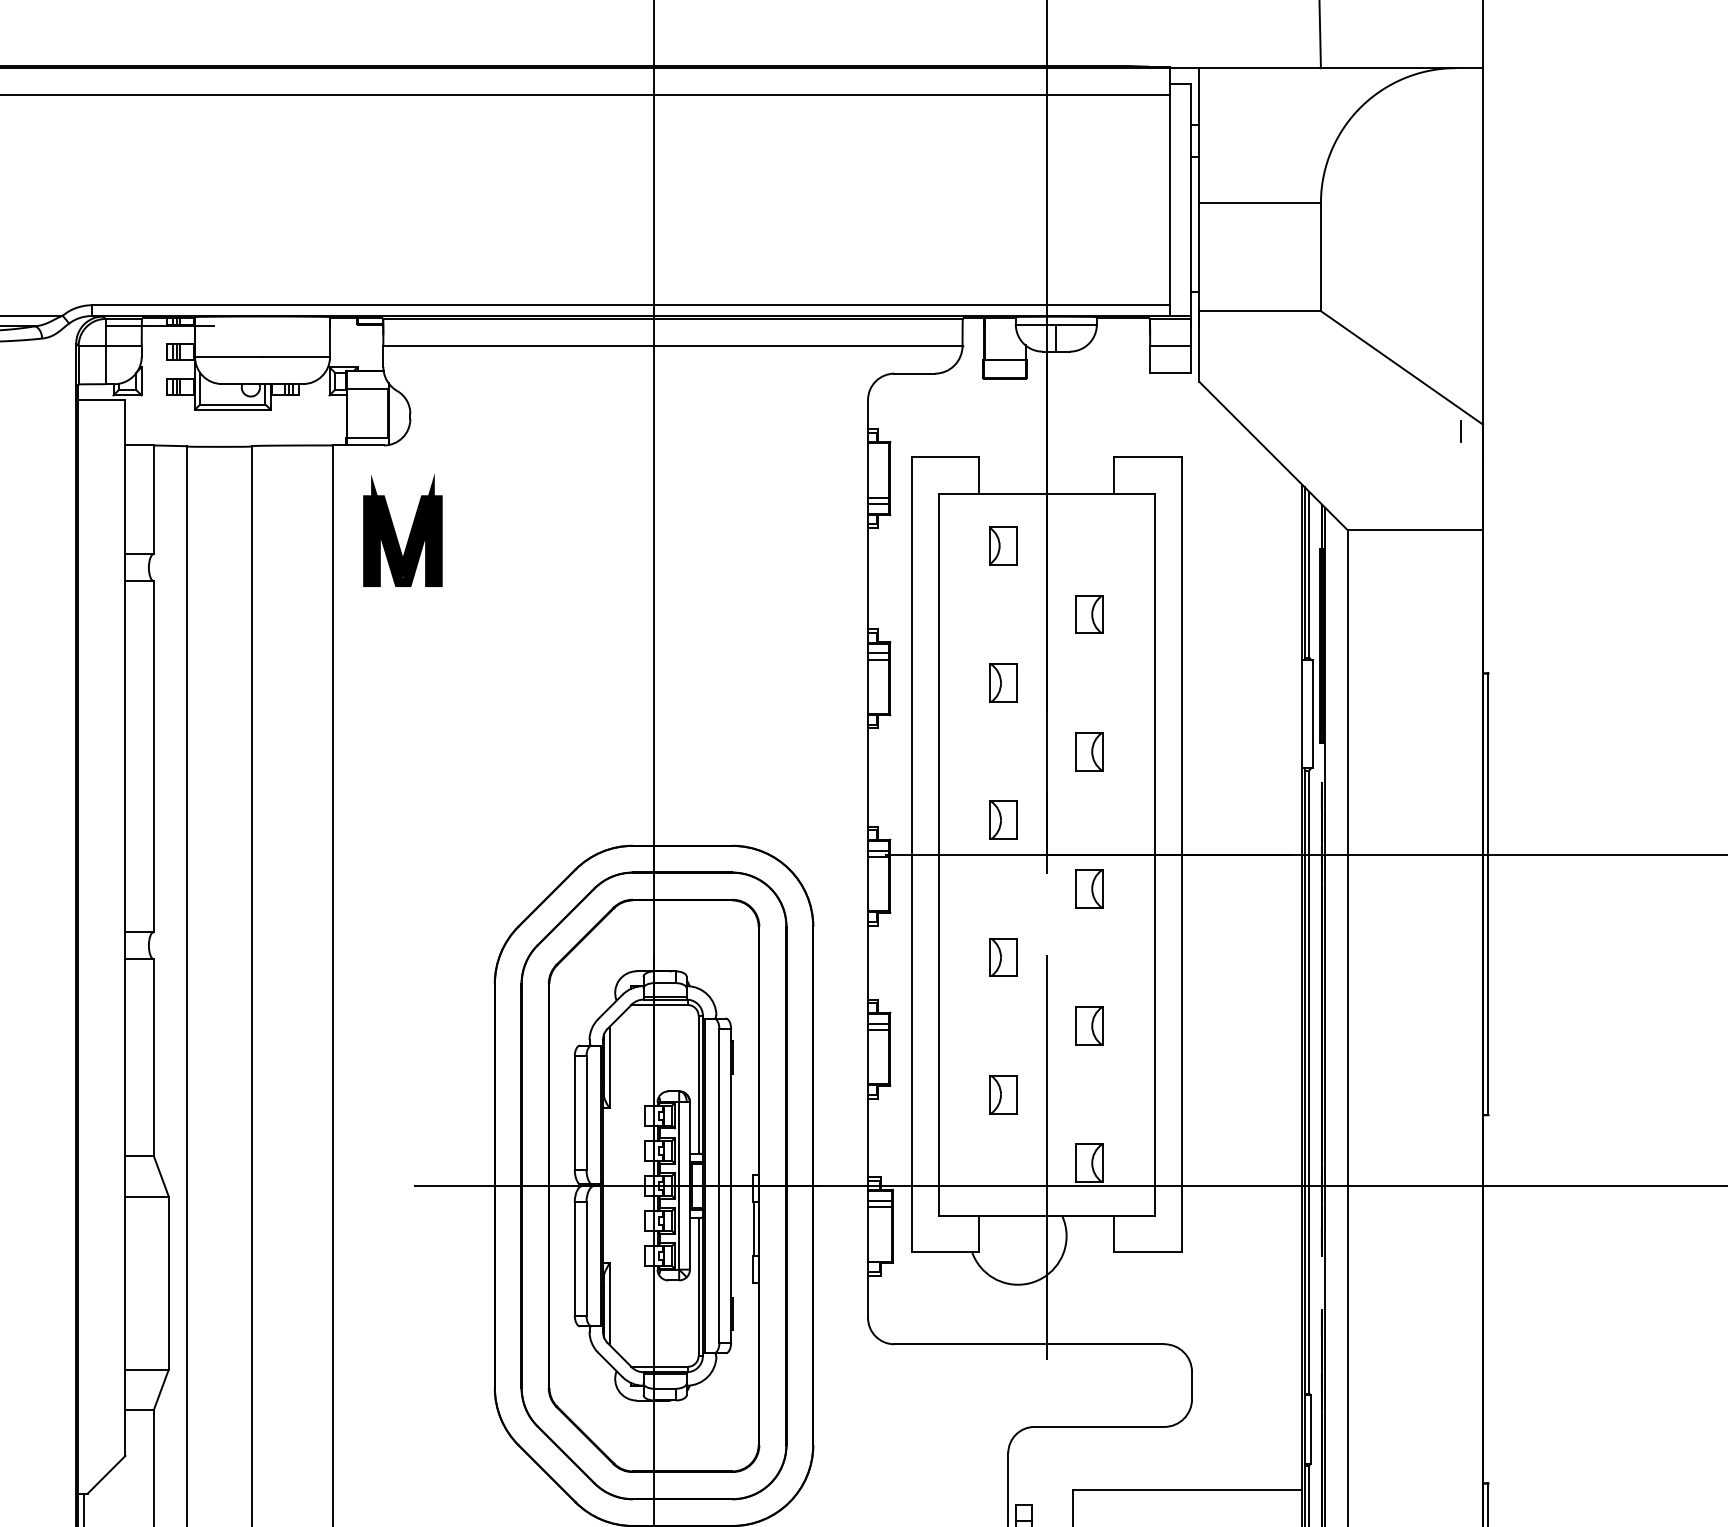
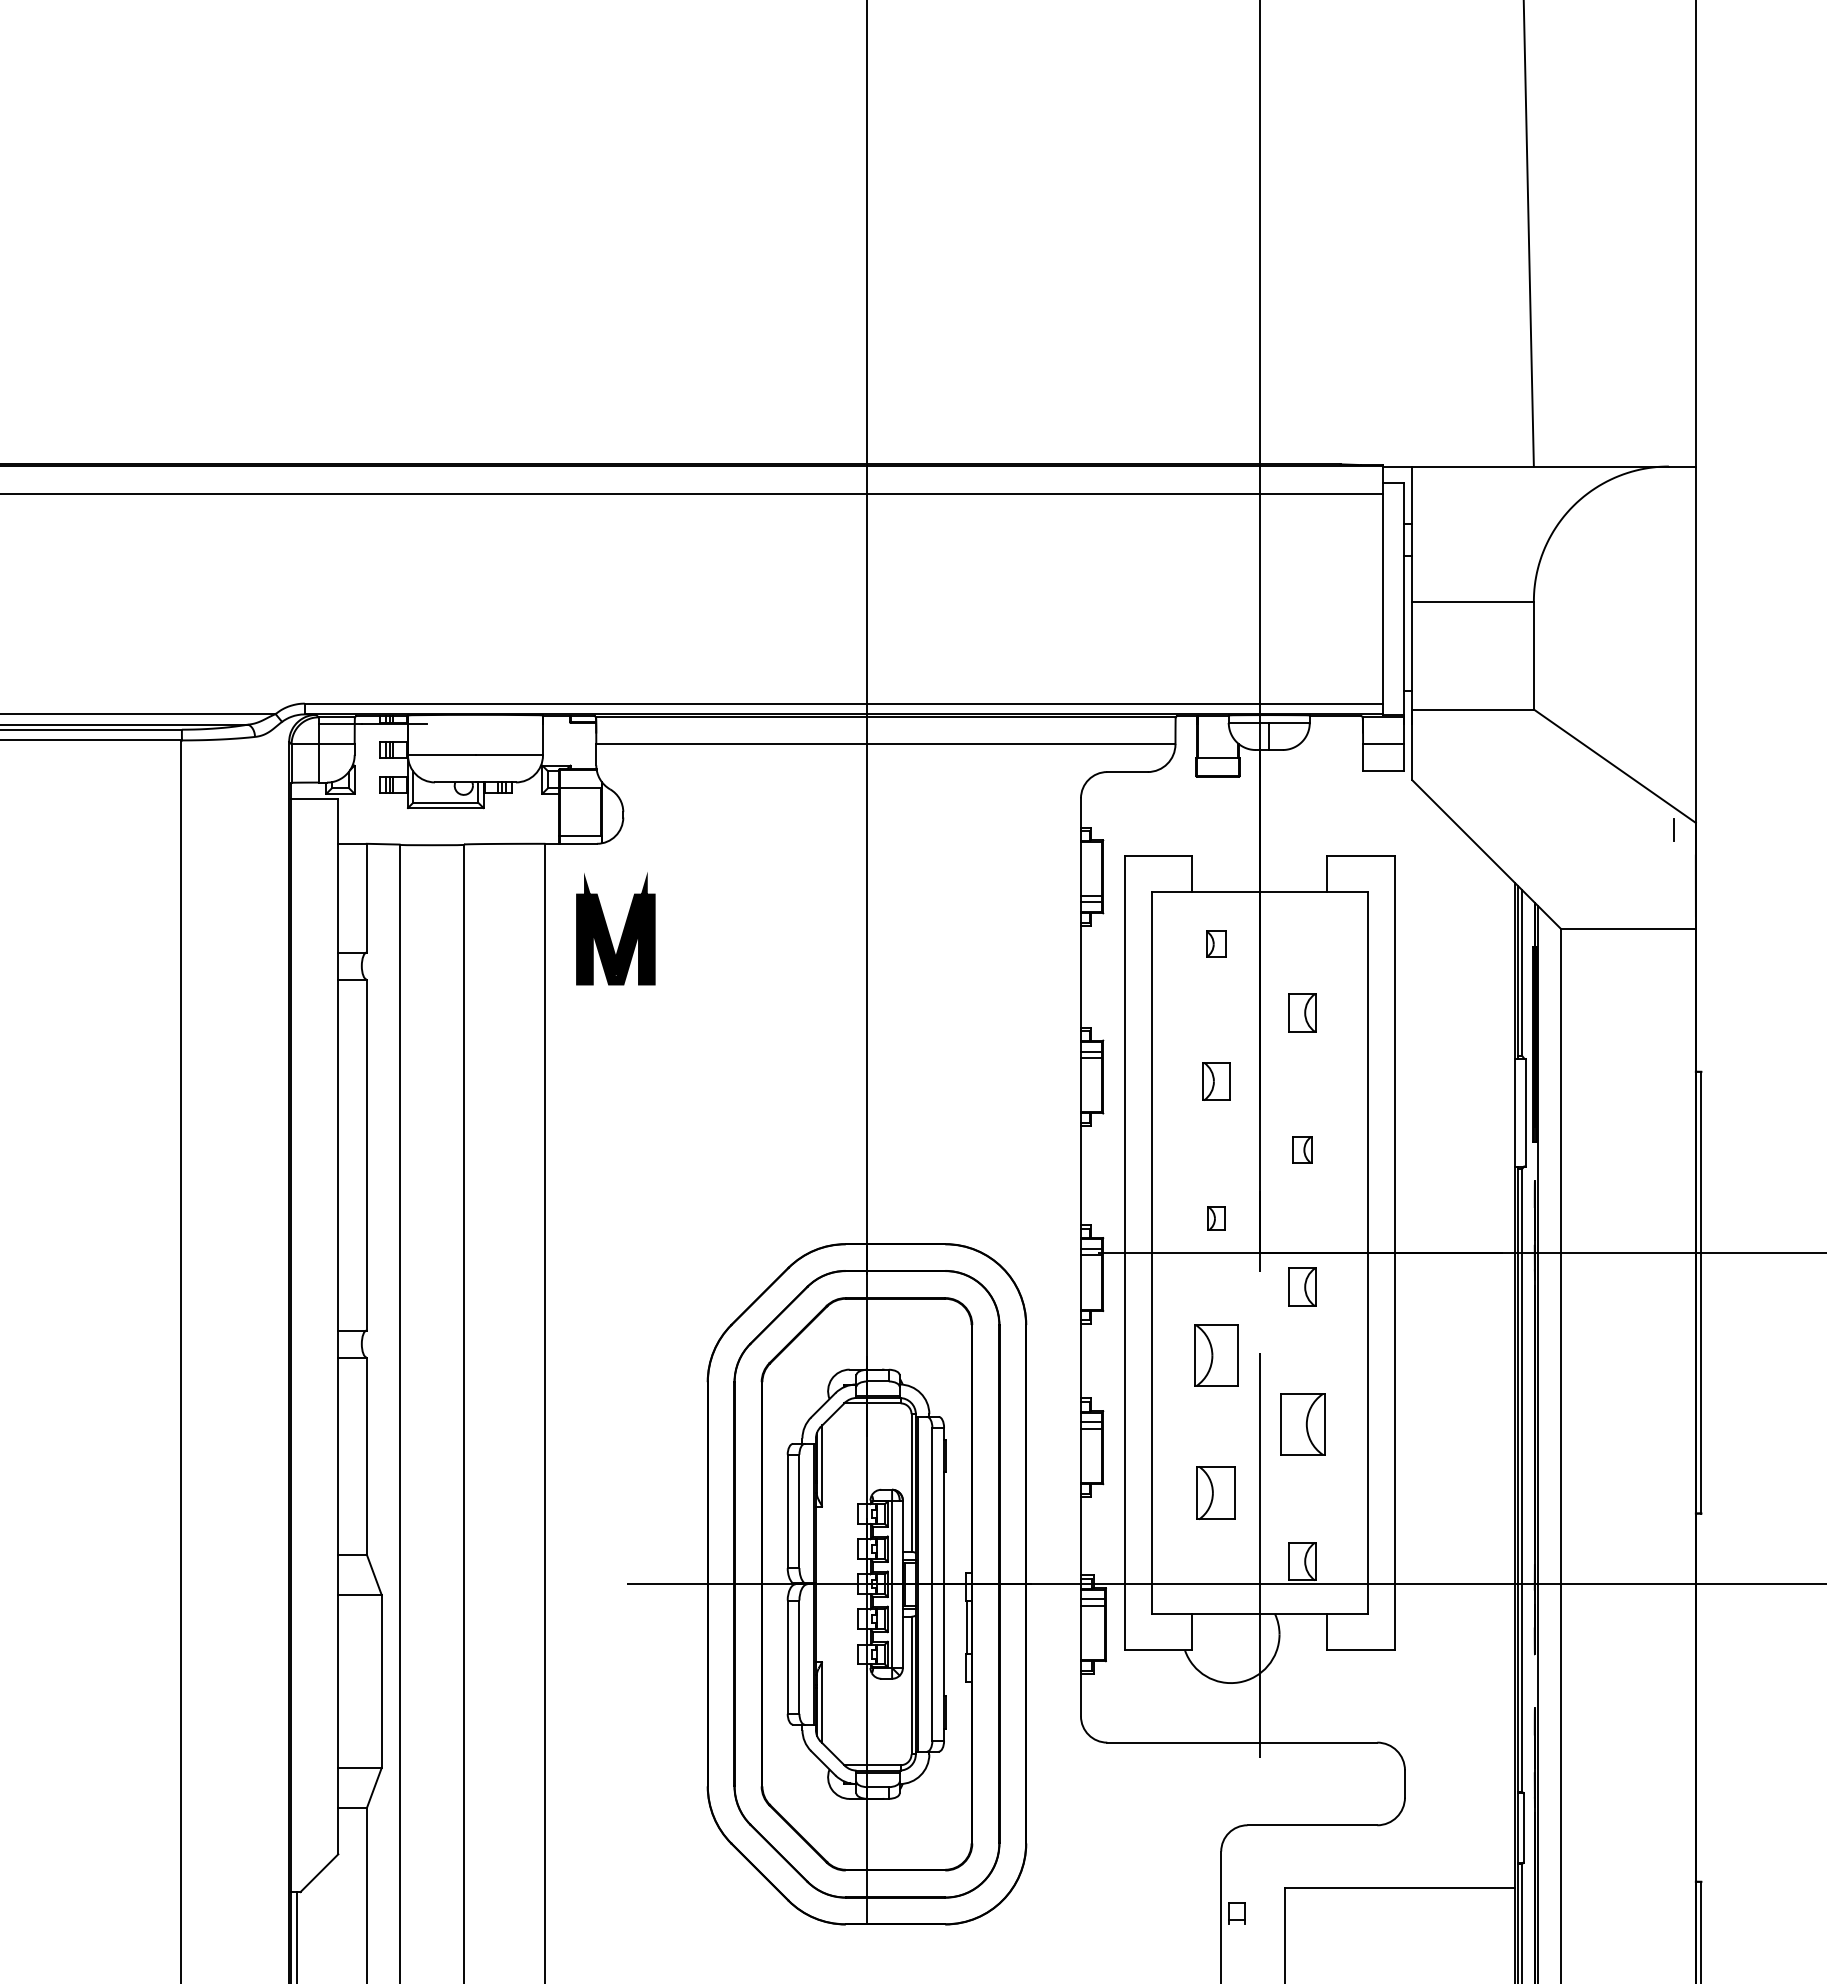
part: (1003, 545) -> (1216, 943), size x0.7
part: (1089, 751) -> (1302, 1149), size x0.7
part: (1003, 820) -> (1216, 1218), size x0.6
part: (1003, 957) -> (1216, 1355), size x1.6
part: (1089, 1026) -> (1302, 1424), size x1.6
part: (1003, 1094) -> (1216, 1492), size x1.4

